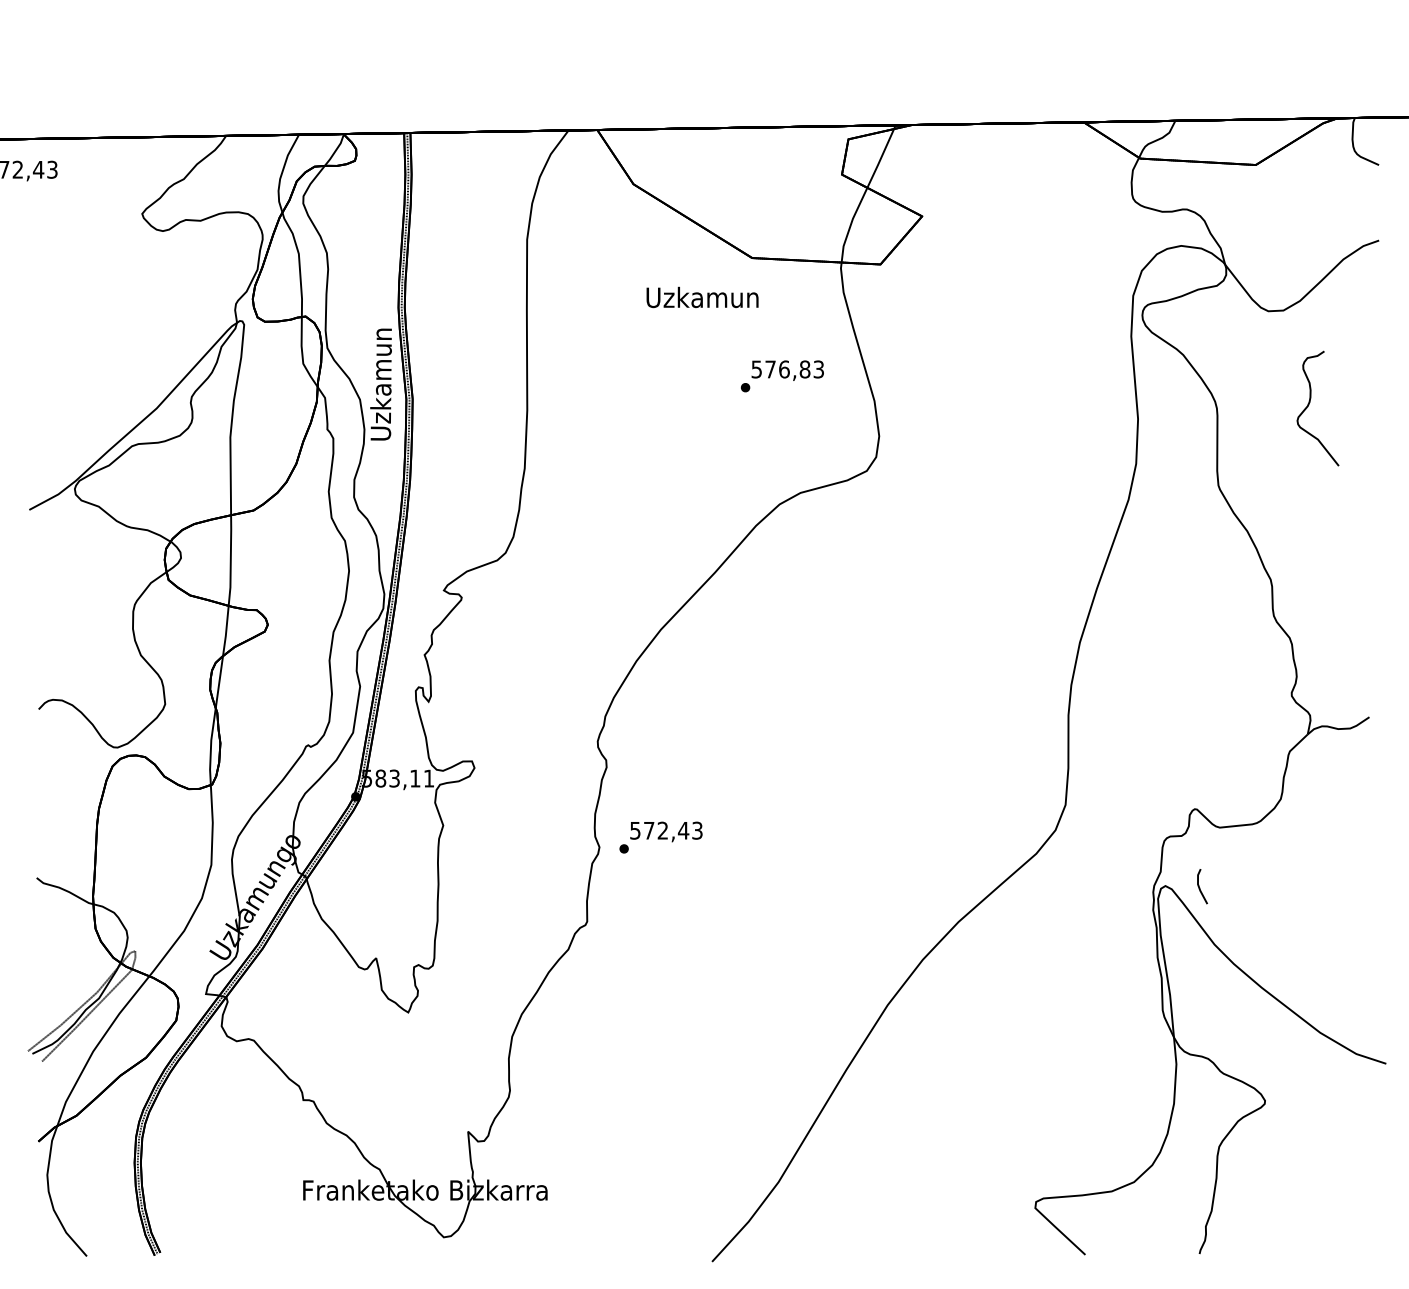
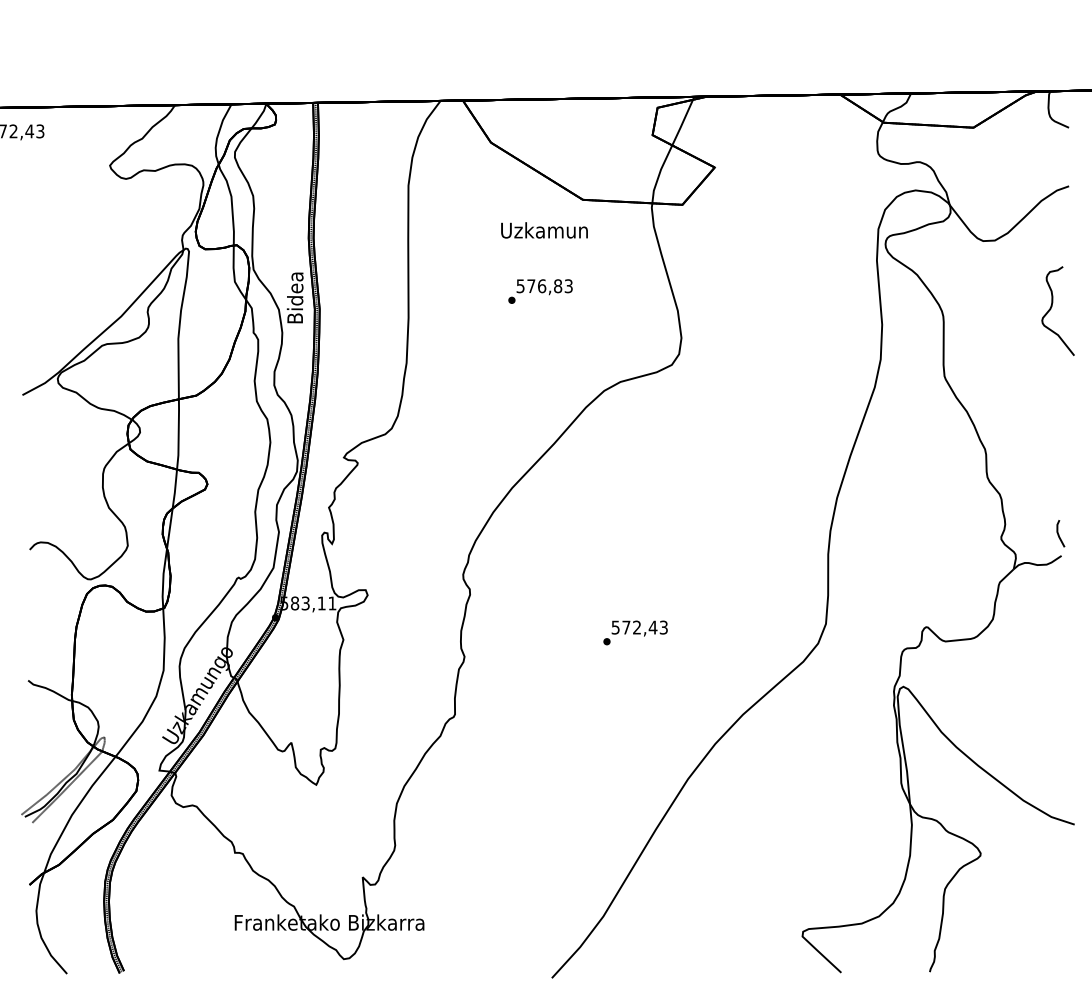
text: (782, 376) -> (540, 291), moved
text: (380, 384) -> (294, 297), Uzkamun -> Bidea
curve: (1309, 405) -> (1051, 308), moved
text: (660, 837) -> (635, 632), moved
line: (1200, 887) -> (1059, 534), moved

